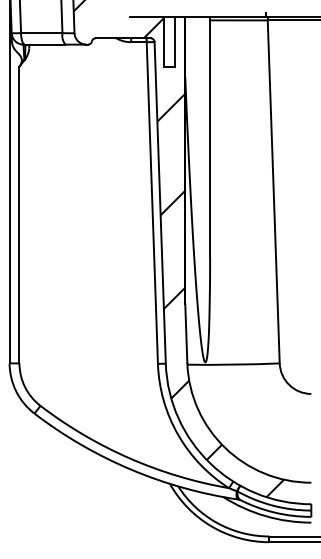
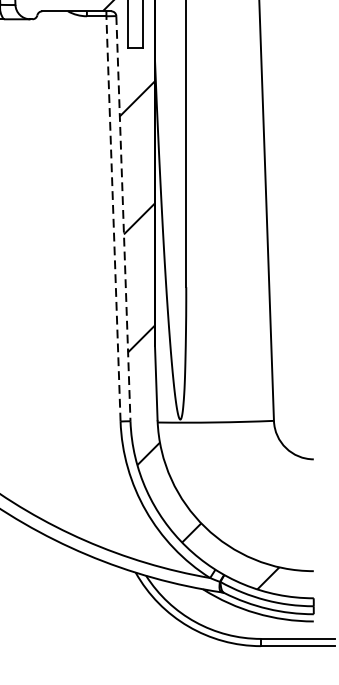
line: (160, 202) -> (123, 218), solid -> dashed
line: (152, 203) -> (113, 219), solid -> dashed

